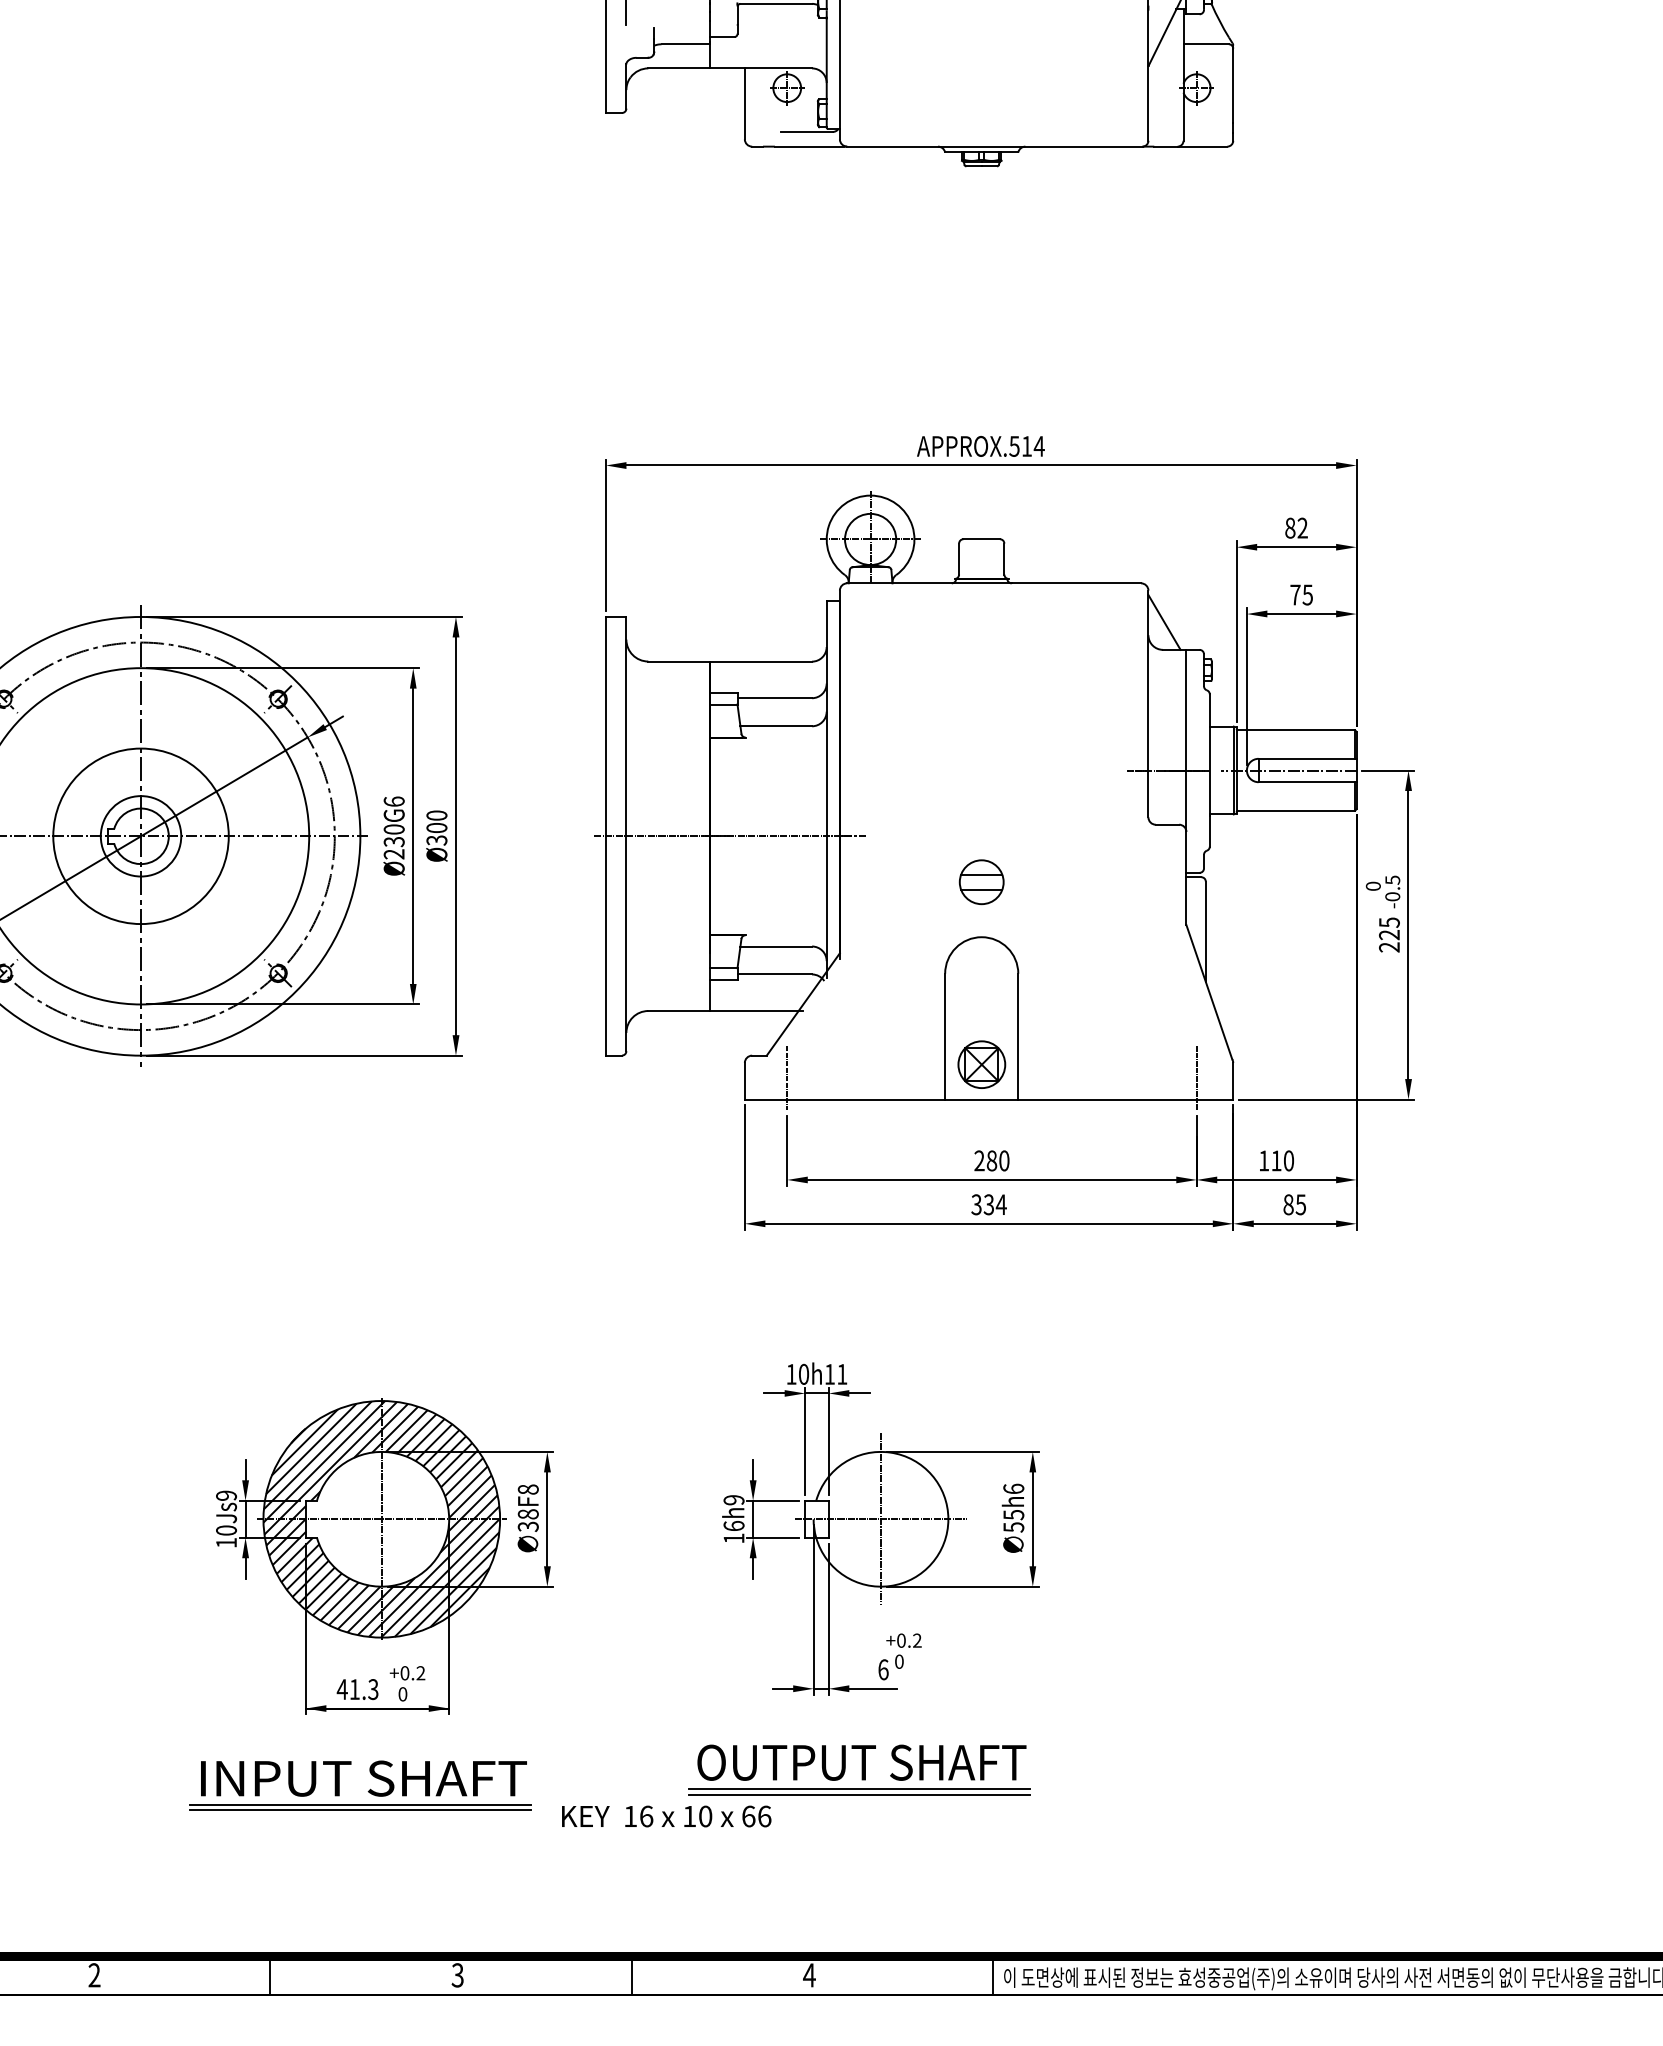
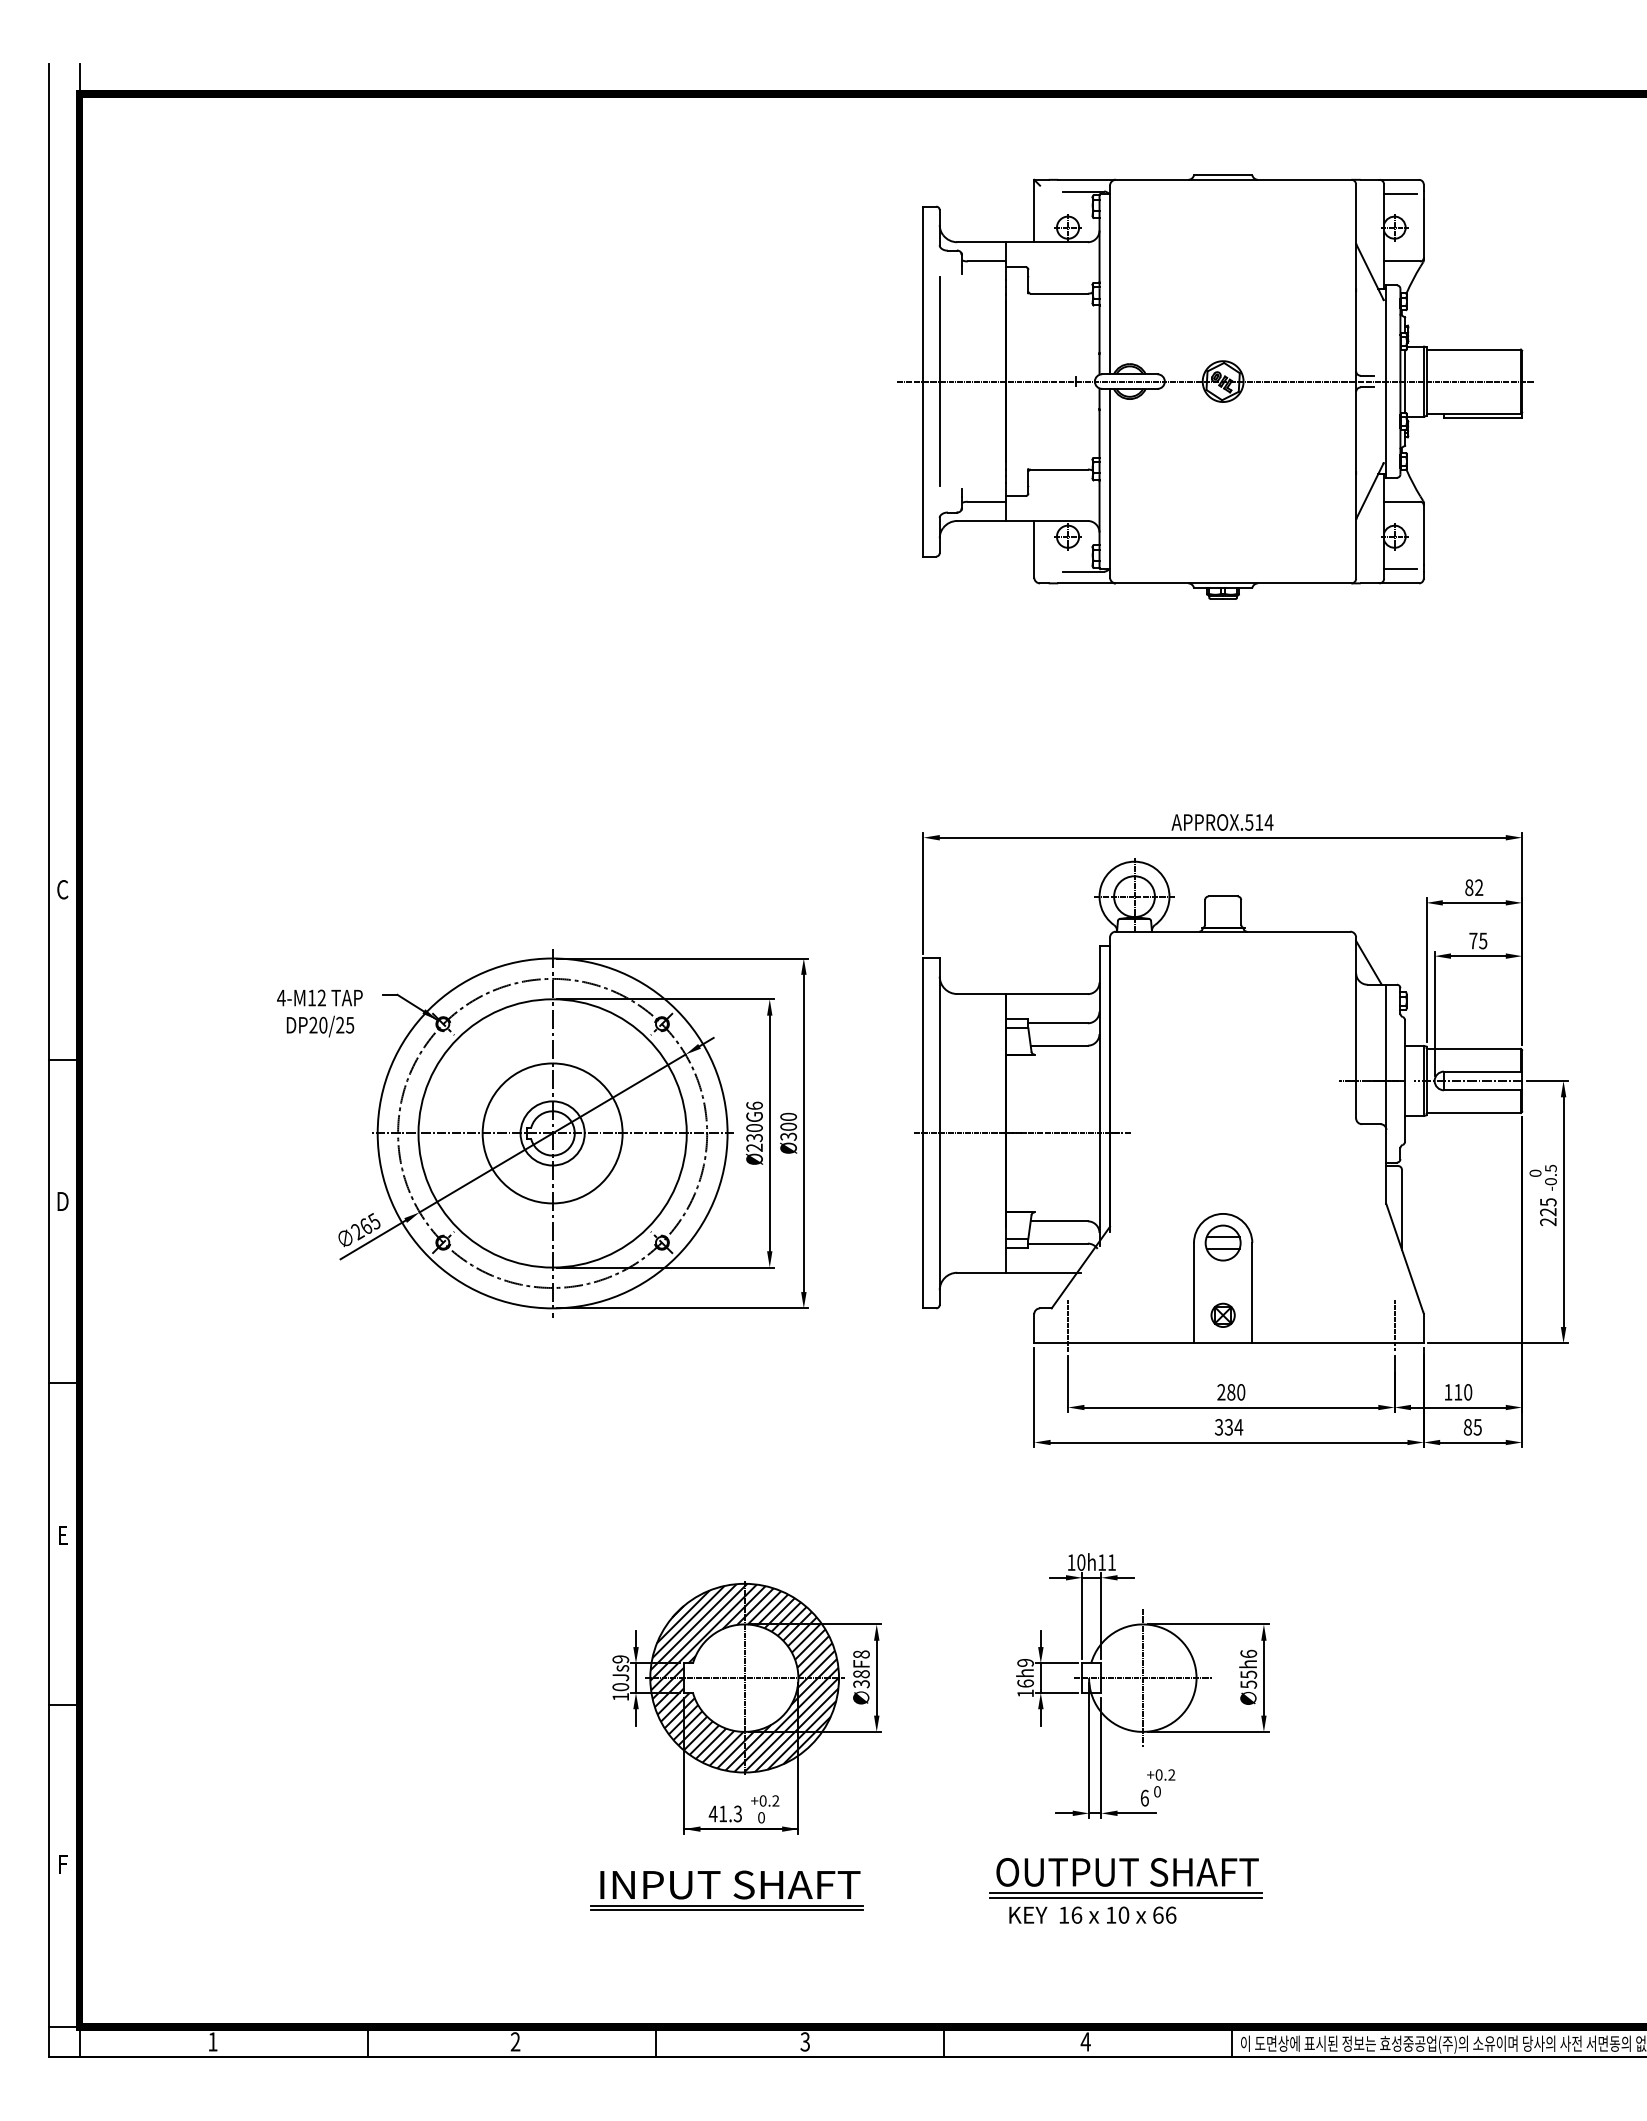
line: (1204, 129) -> (1400, 569), added
part: (980, 881) -> (1222, 1242), moved
part: (980, 1063) -> (1222, 1314), size x0.62
text: (666, 1815) -> (1092, 1914), moved

